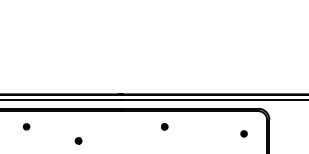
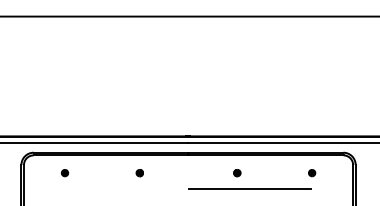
part: (27, 127) -> (65, 173), moved
part: (244, 134) -> (312, 173), moved
part: (78, 141) -> (139, 173), moved
line: (175, 141) -> (249, 189), added

